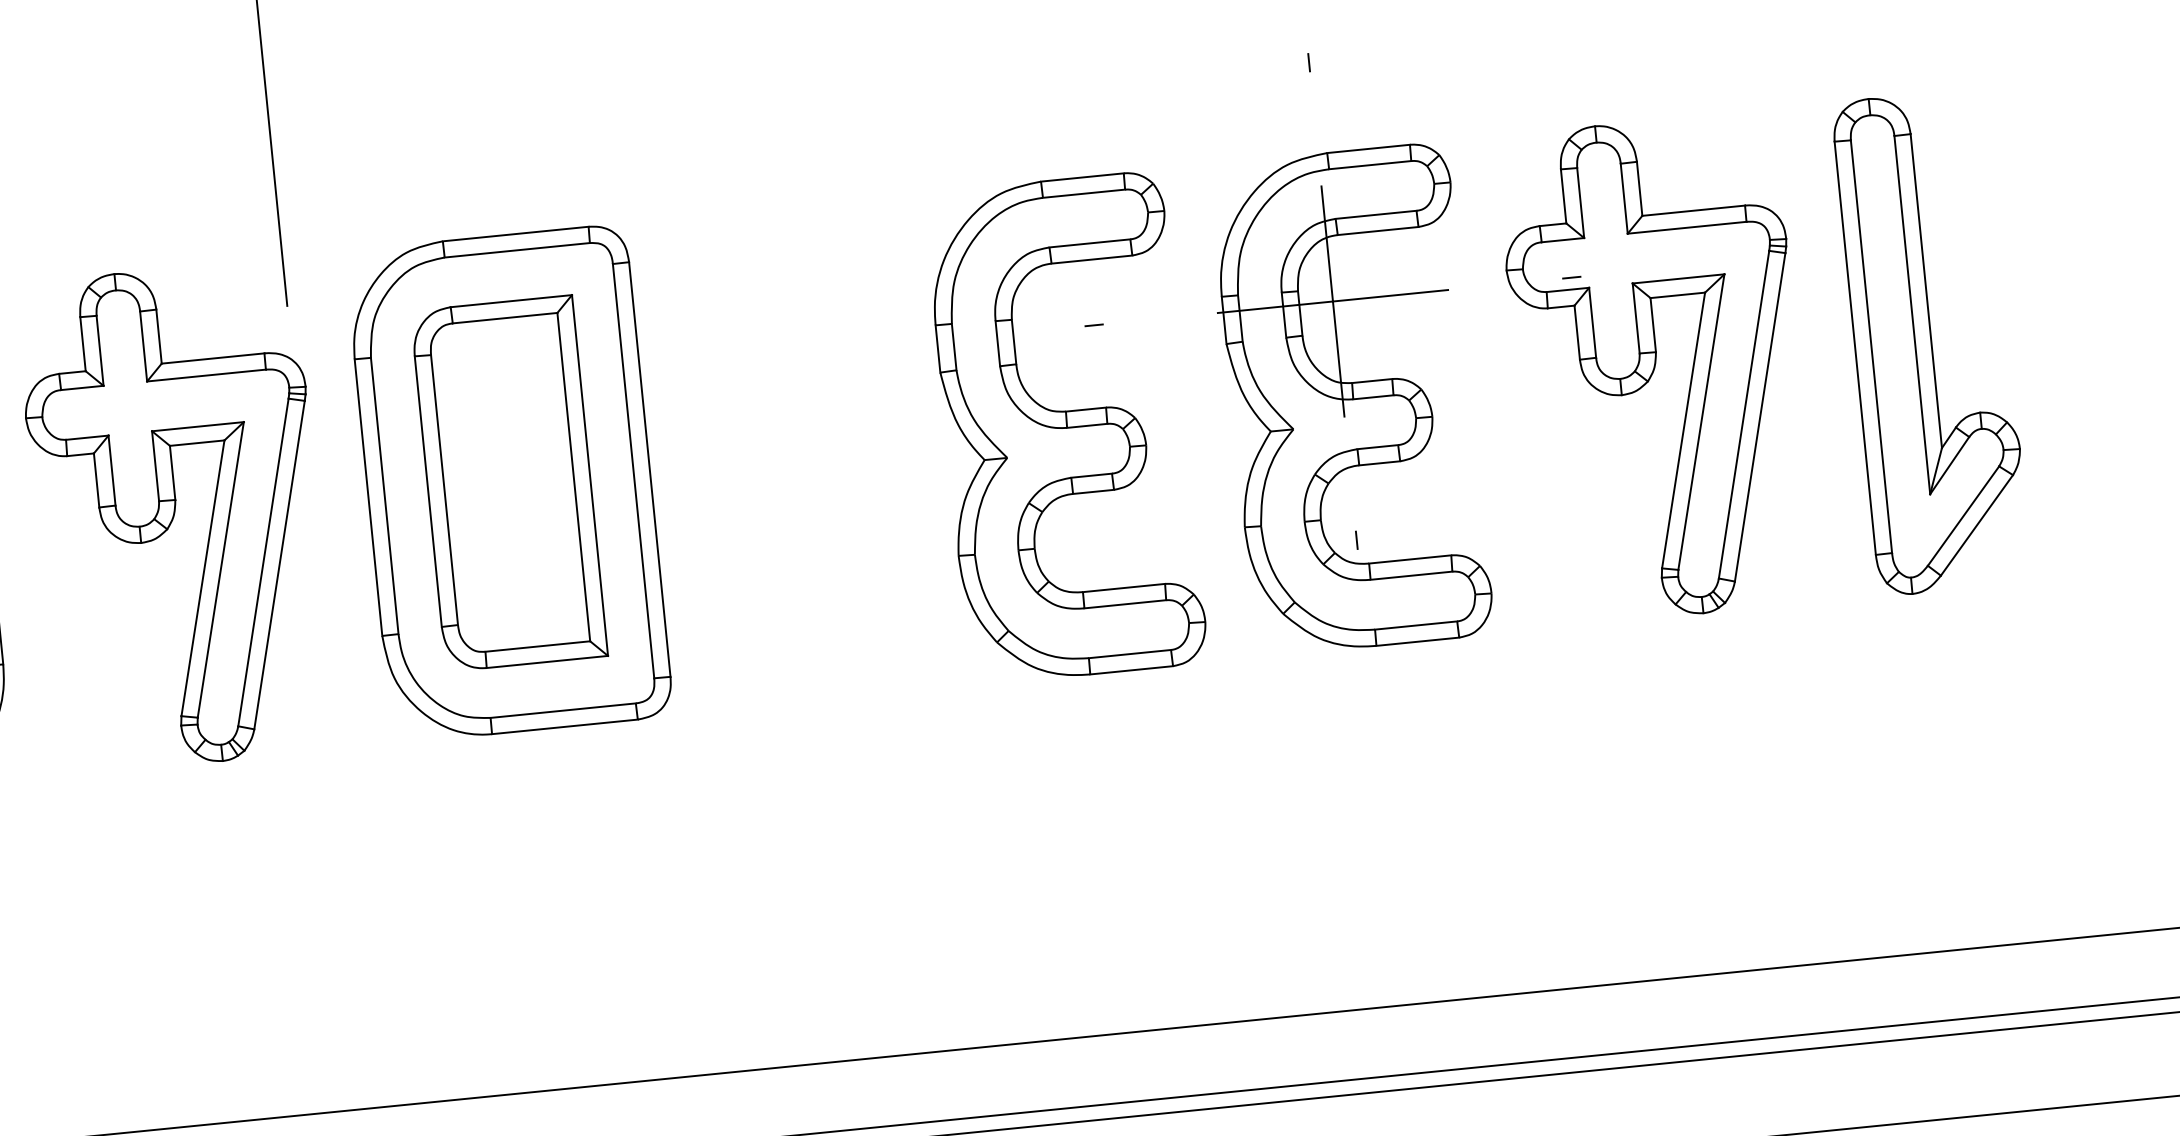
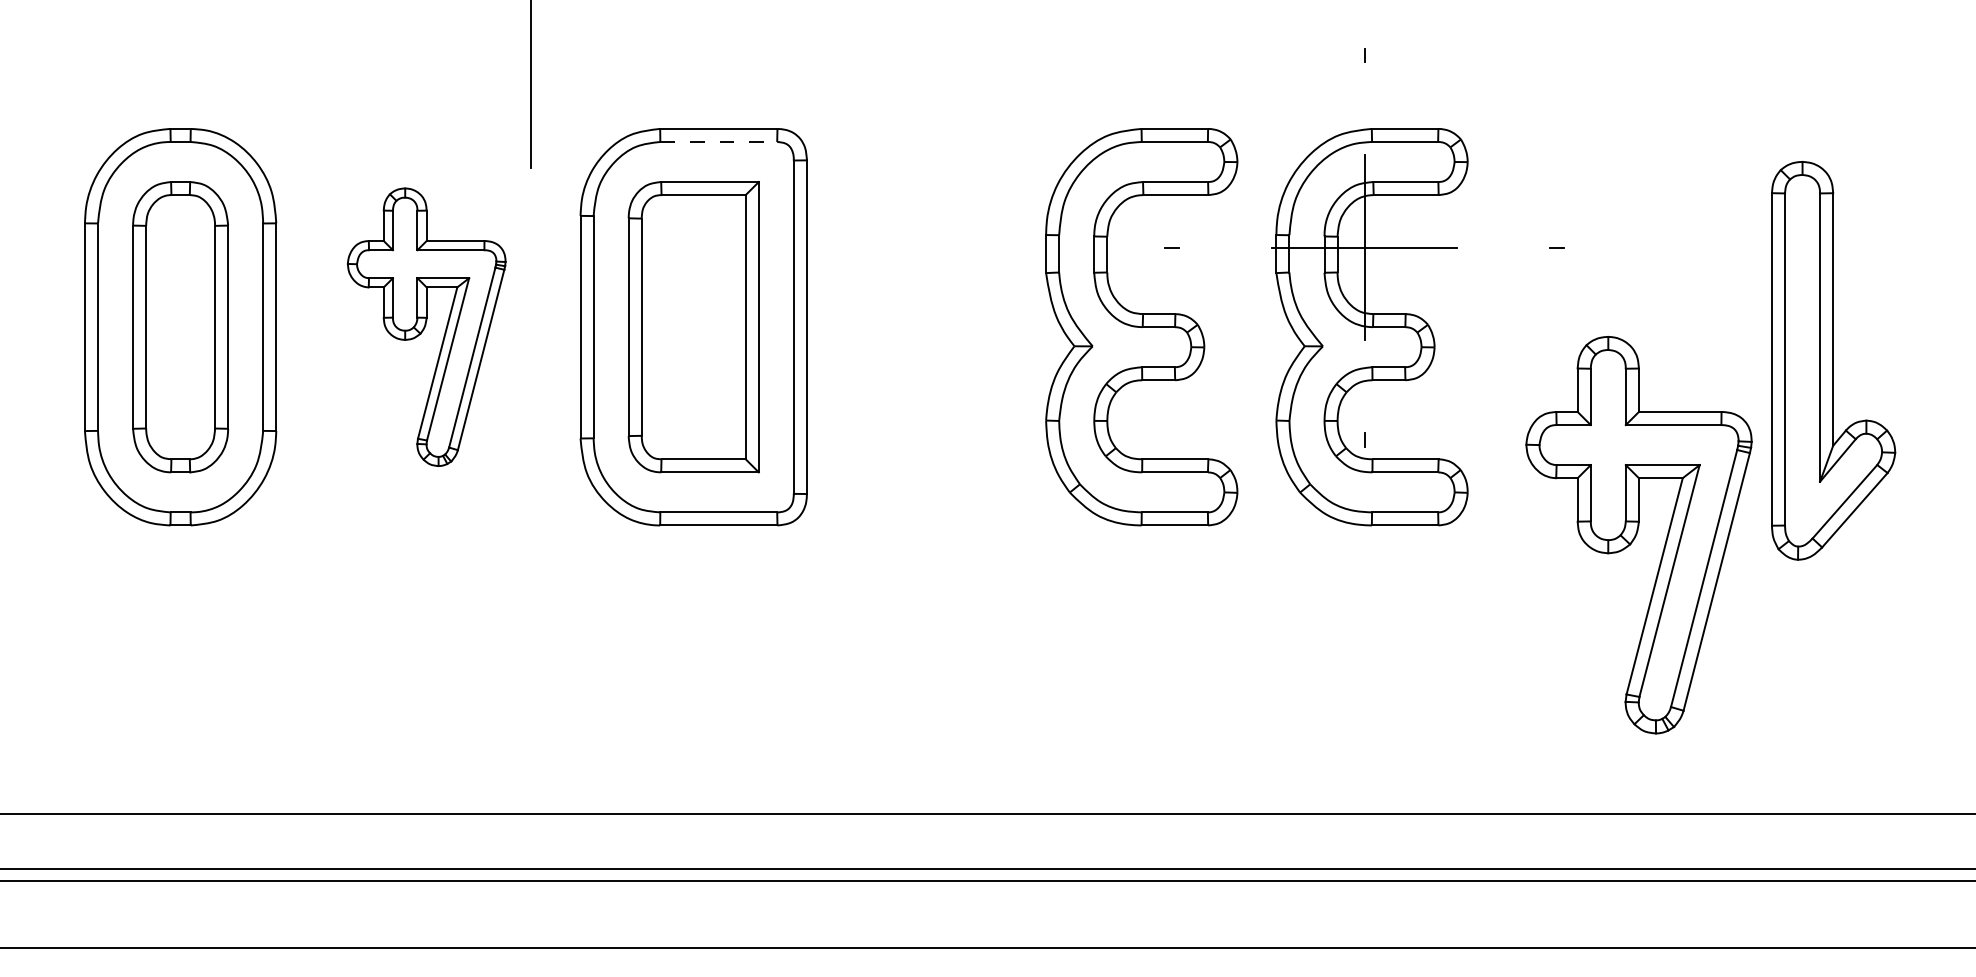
line: (518, 249) -> (719, 141), solid -> dashed
part: (1931, 341) -> (1833, 360), moved
part: (1657, 369) -> (1638, 535), moved
part: (177, 517) -> (426, 327), size x0.7

